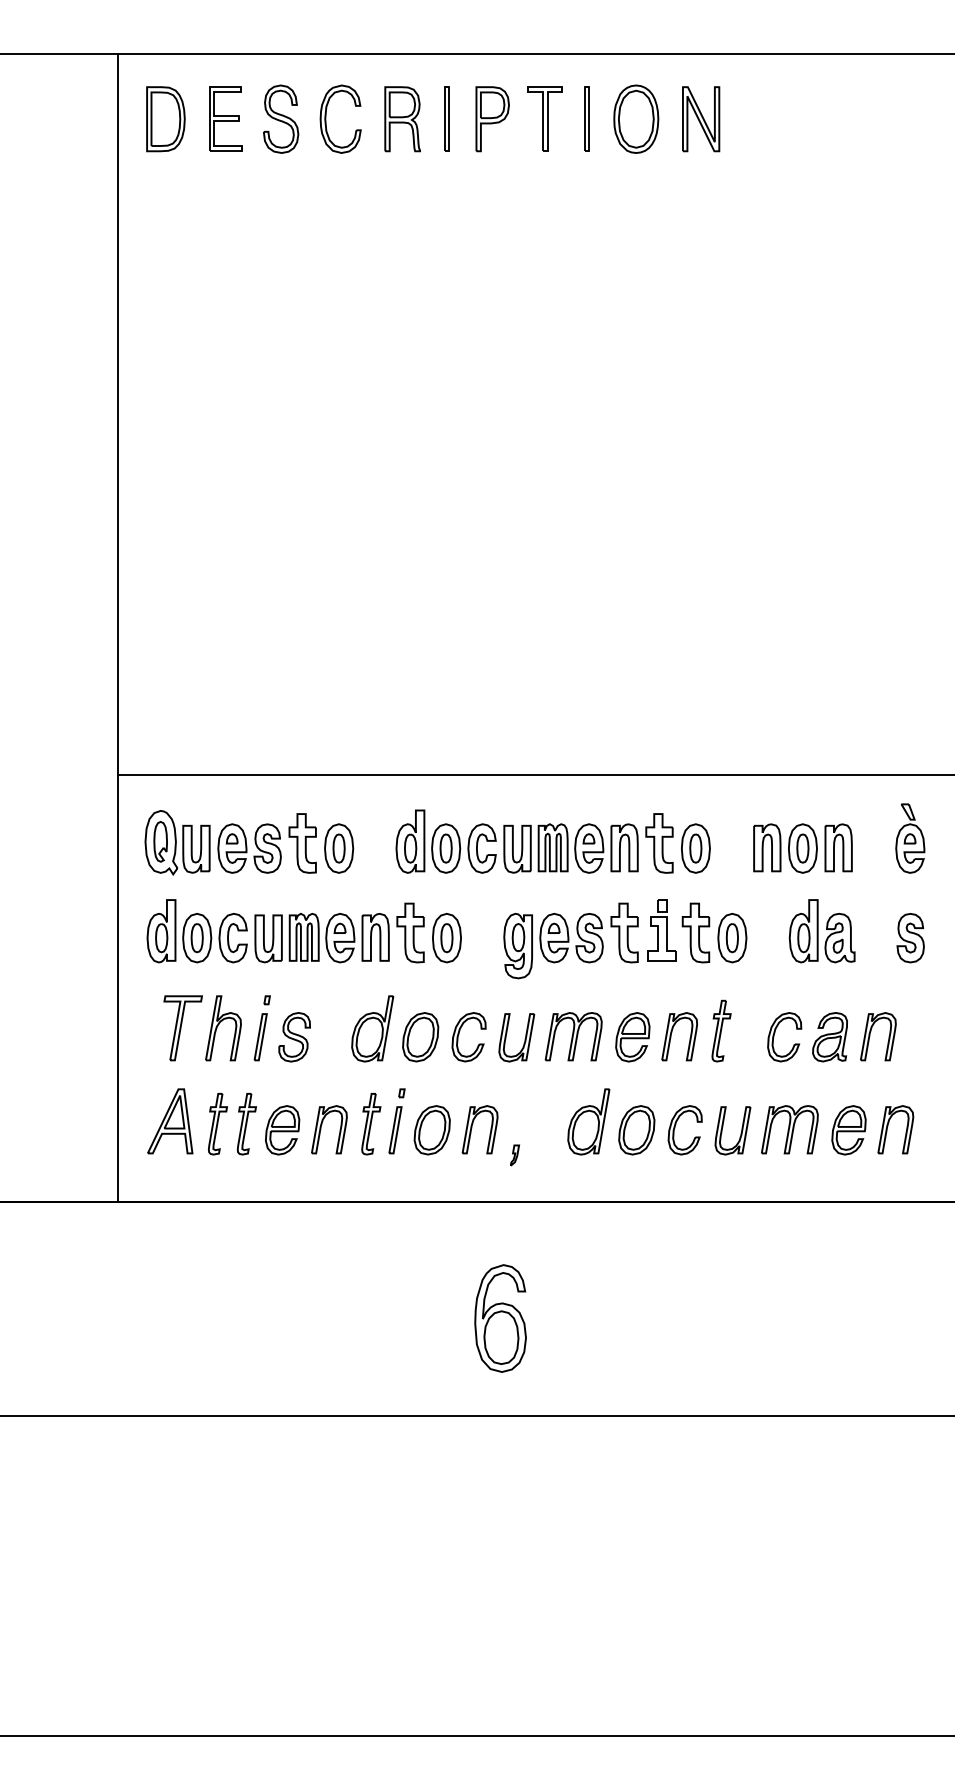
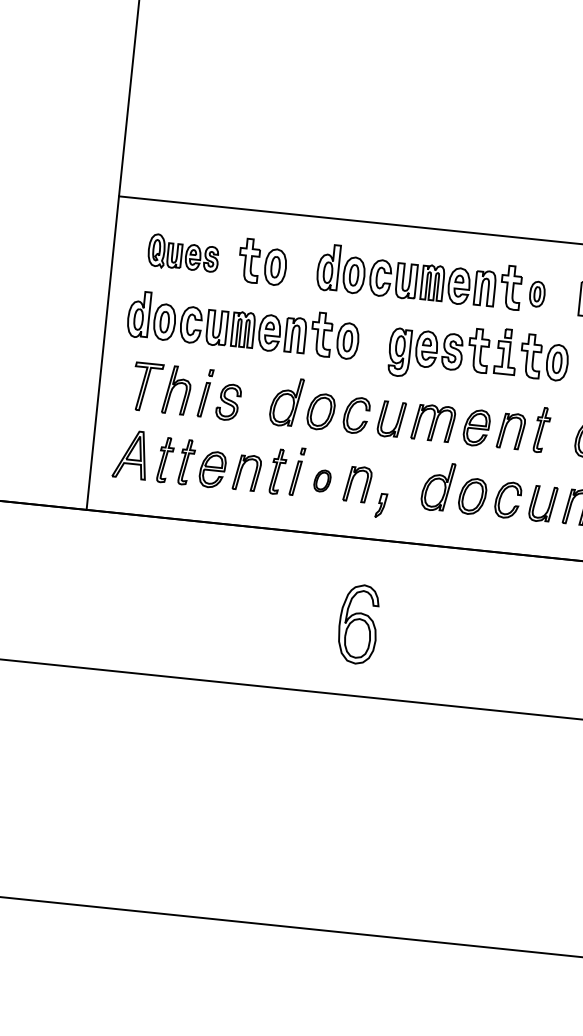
part: (212, 842) -> (183, 253), size x0.7
part: (695, 848) -> (537, 294), size x0.7
part: (431, 1130) -> (321, 481), size x0.6
part: (514, 1155) -> (380, 505), size x1.6

